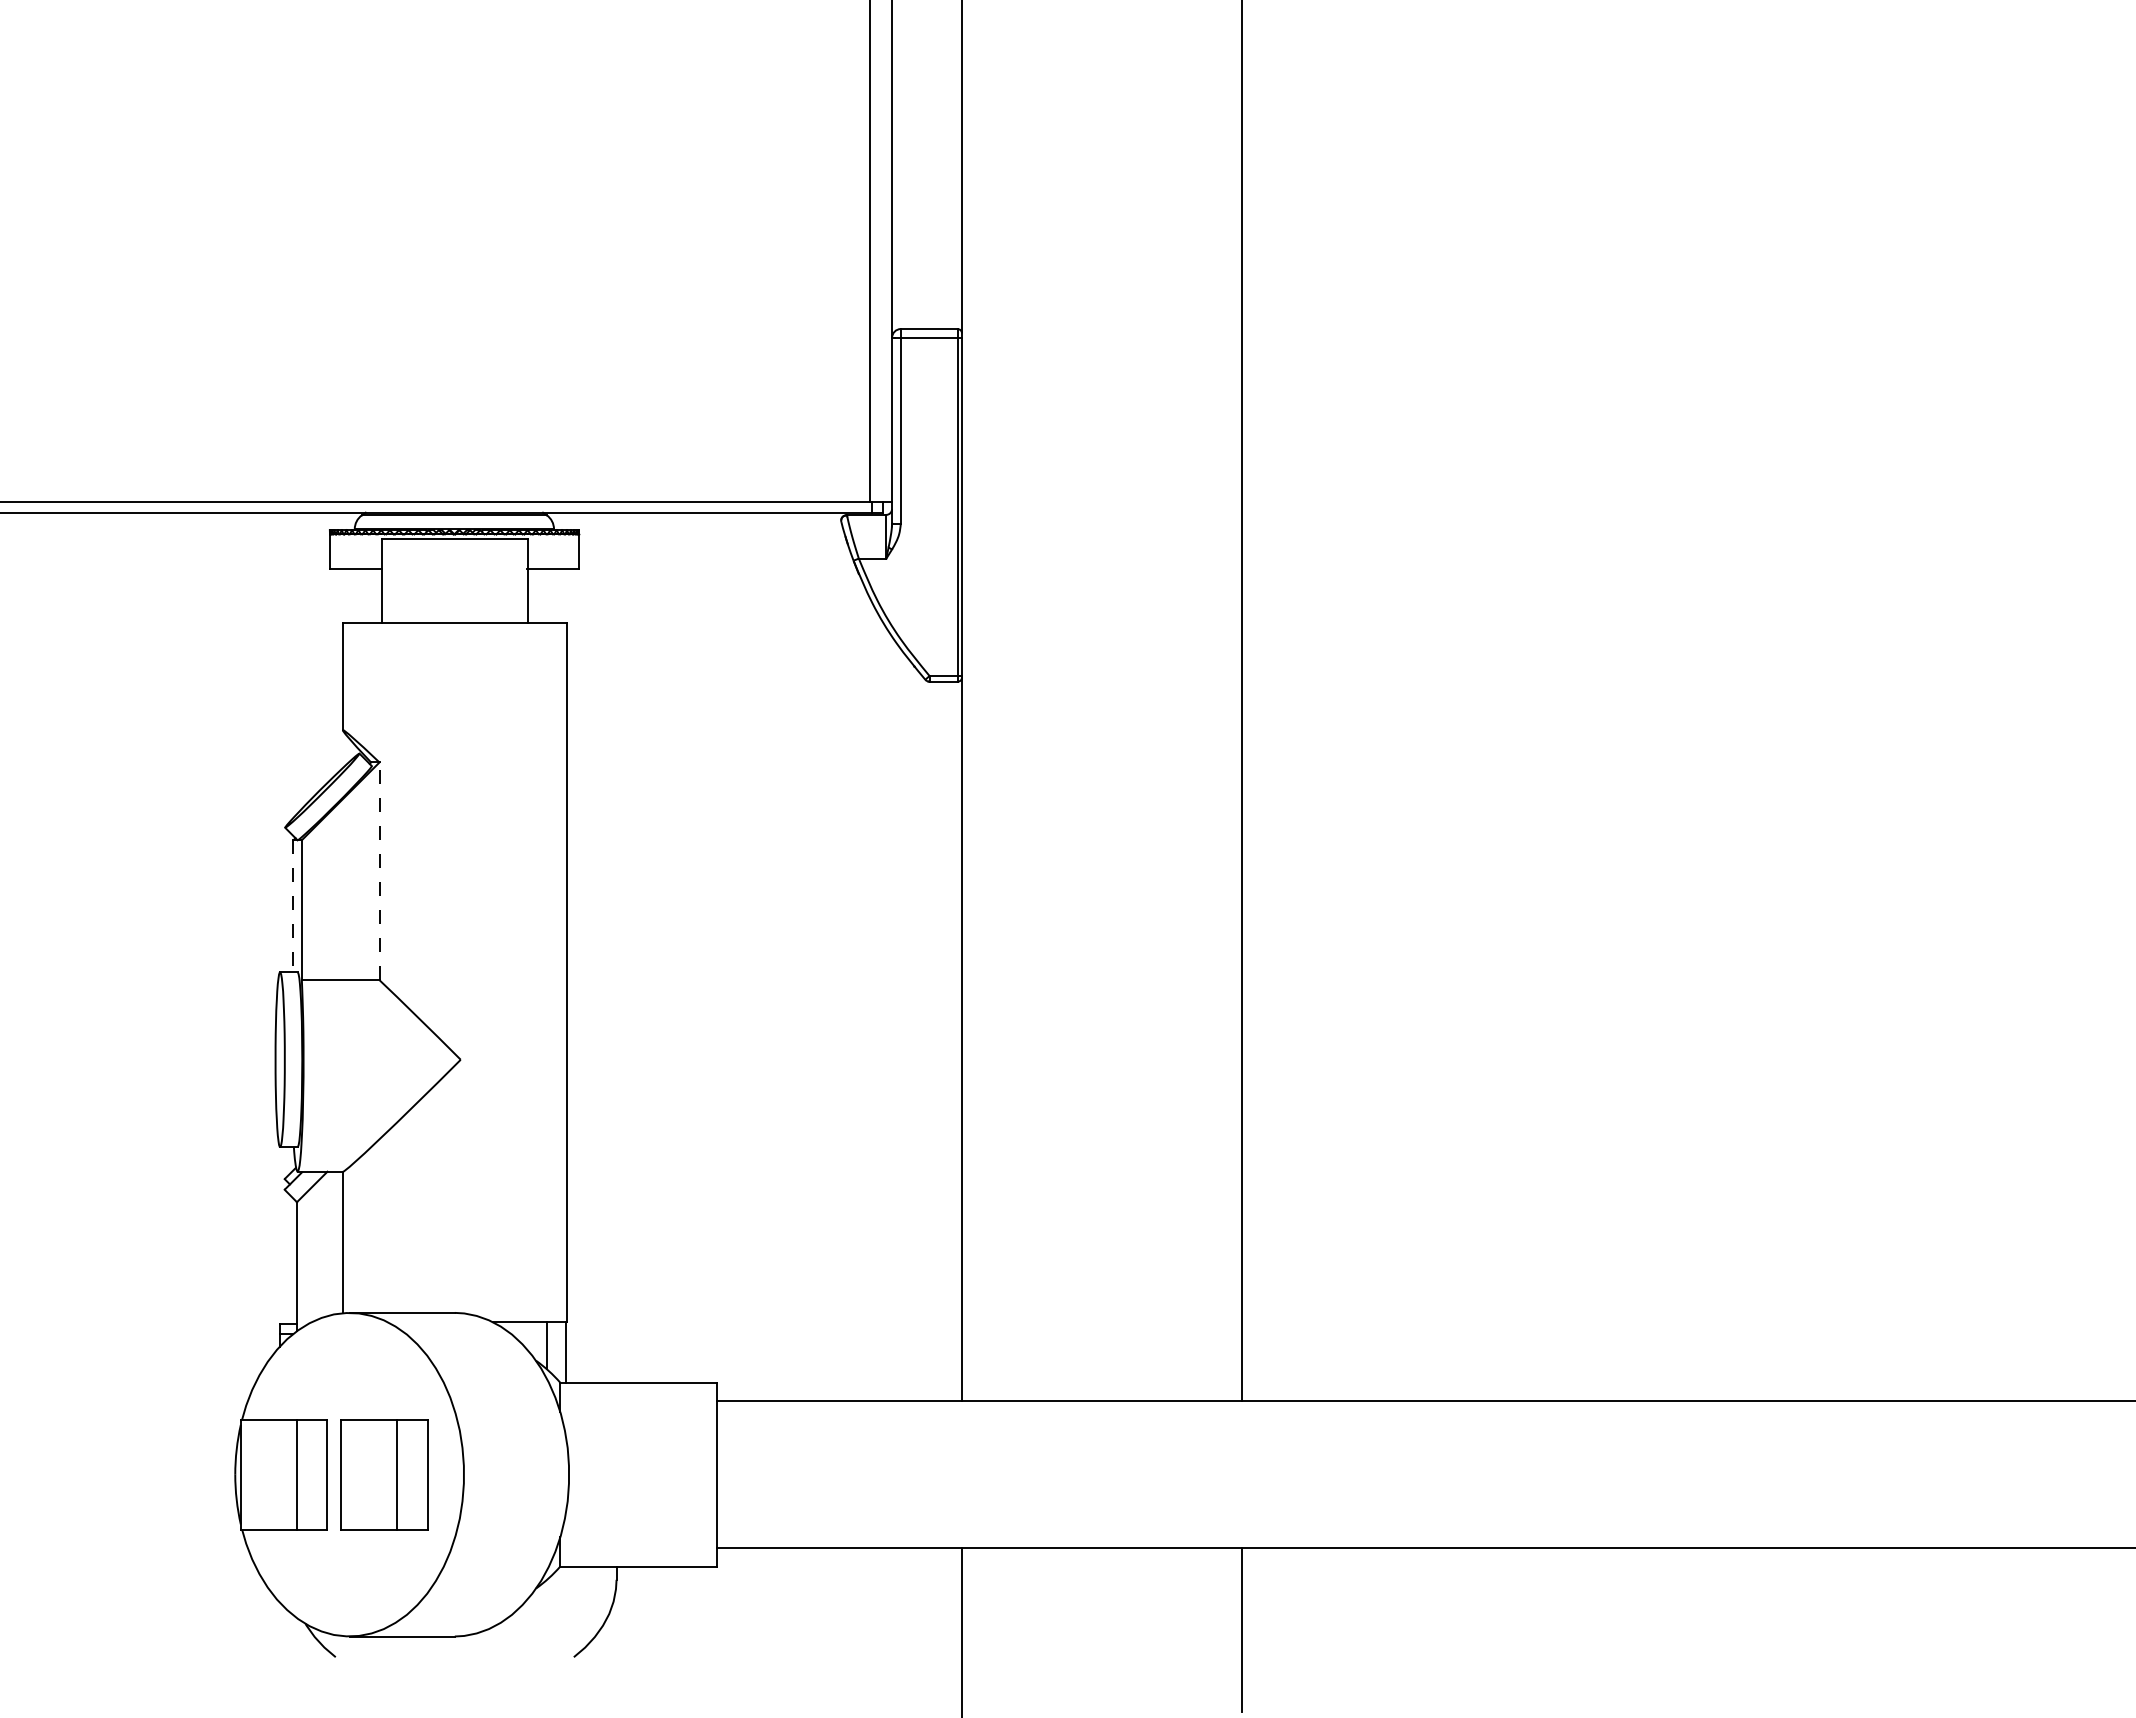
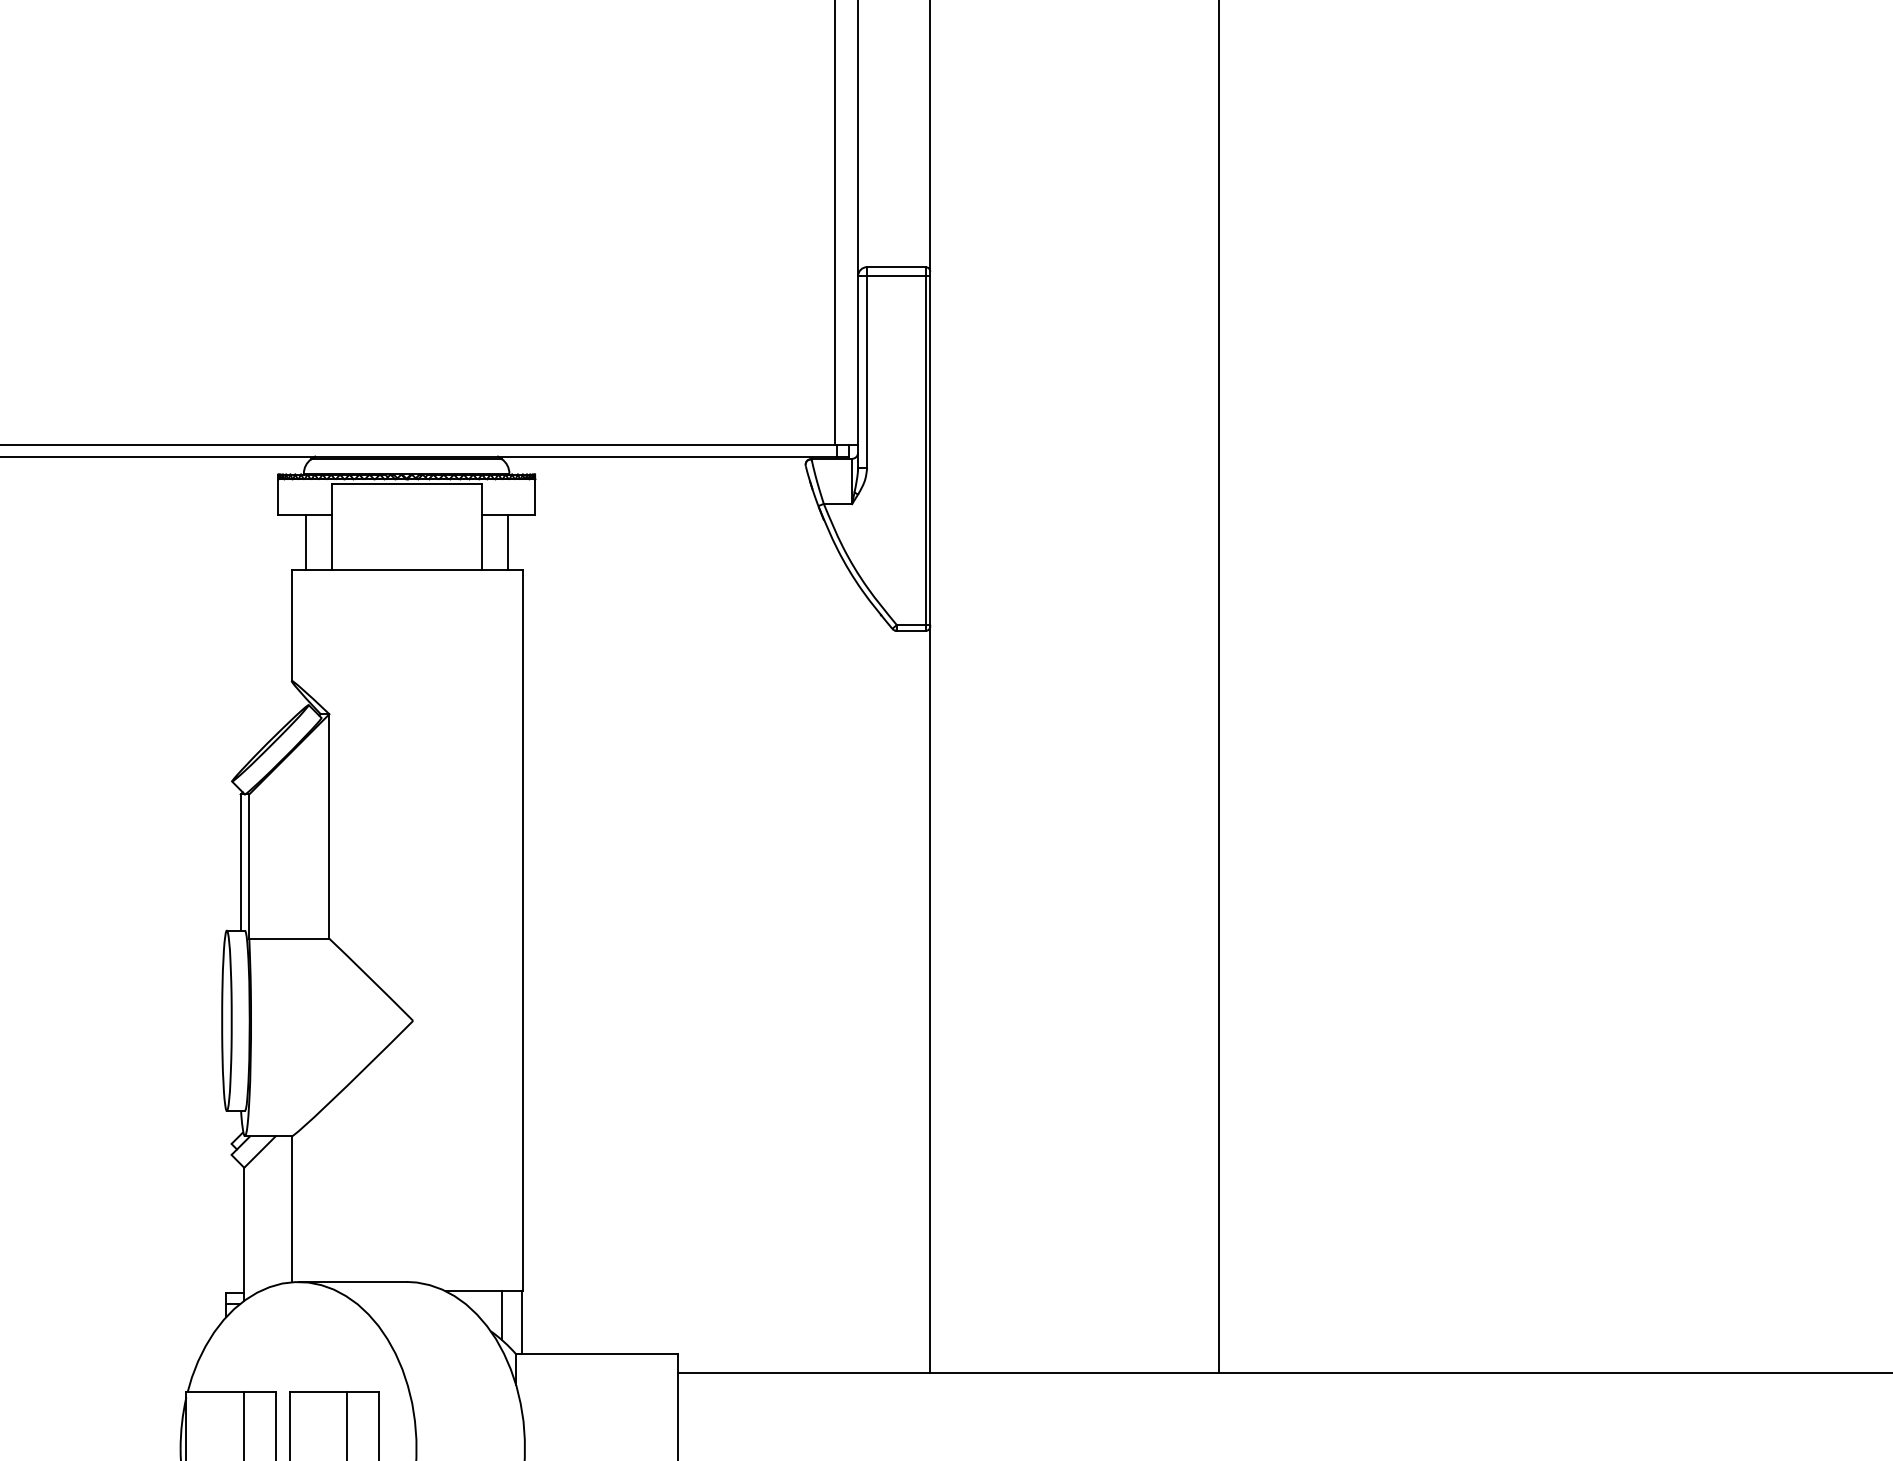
line: (356, 595) -> (305, 541), added
line: (552, 595) -> (507, 541), added
line: (379, 871) -> (329, 826), dashed -> solid
line: (293, 906) -> (240, 862), dashed -> solid

